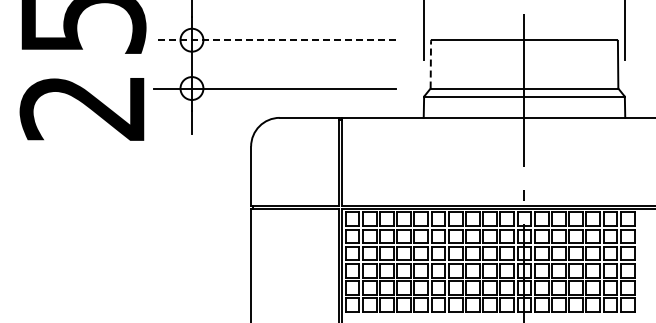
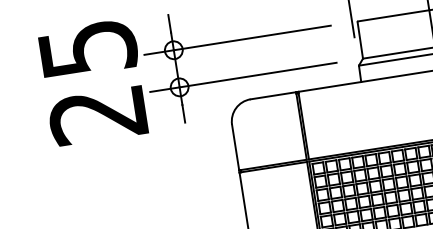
line: (274, 40) -> (237, 40), dashed -> solid
line: (430, 64) -> (360, 40), dashed -> solid

